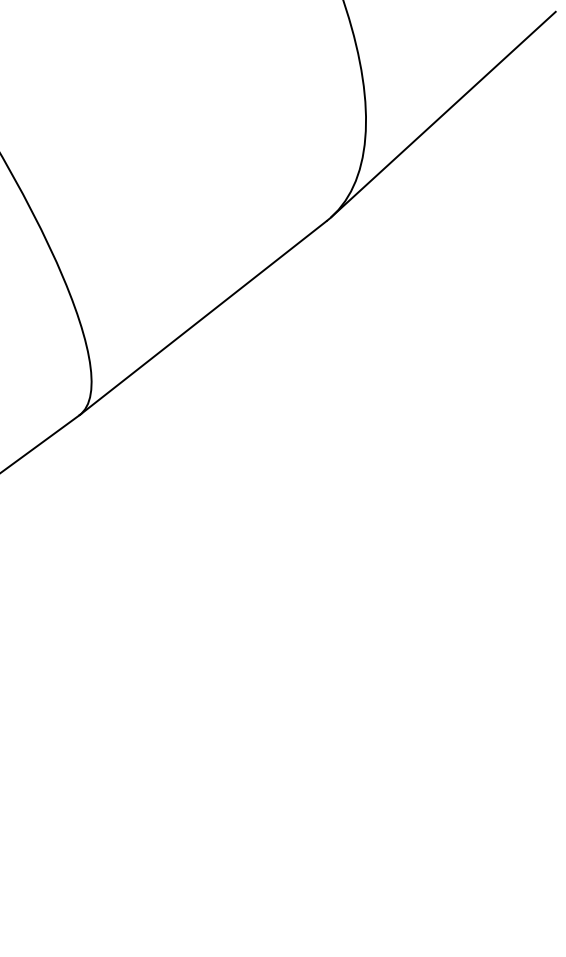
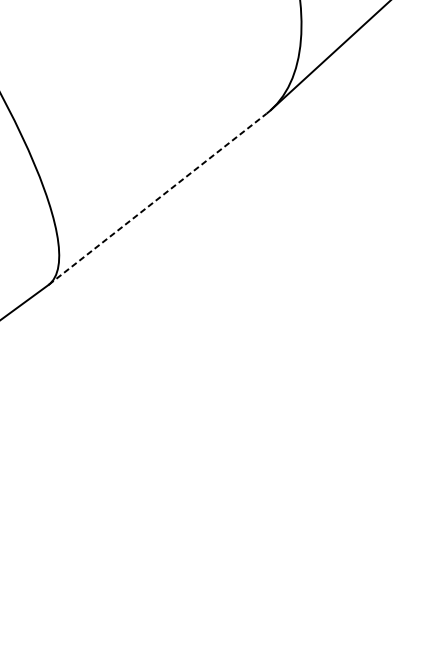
line: (203, 318) -> (158, 199), solid -> dashed

